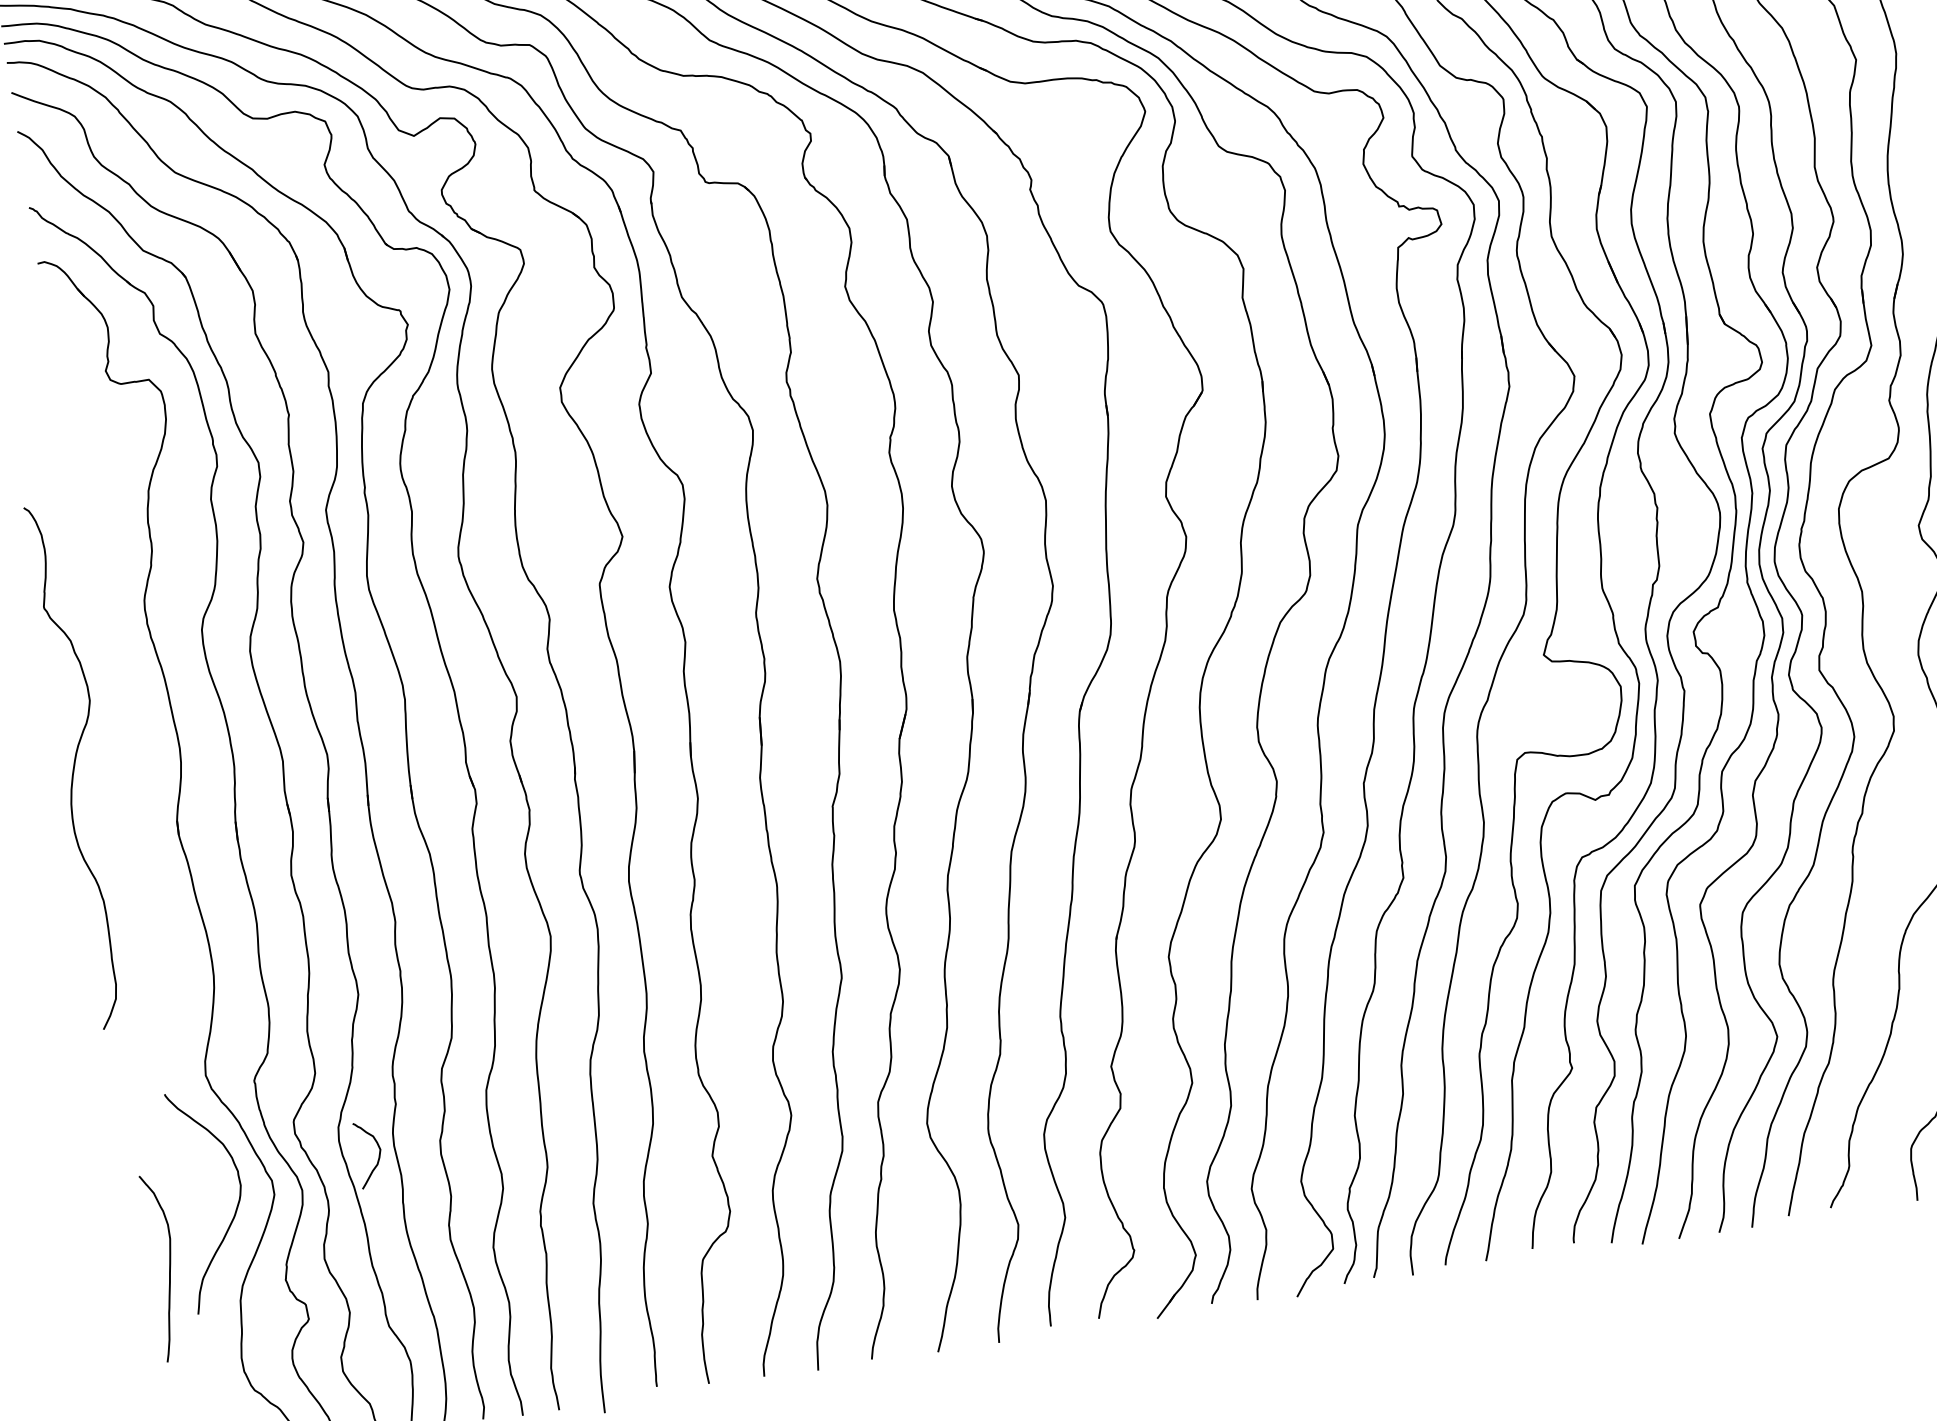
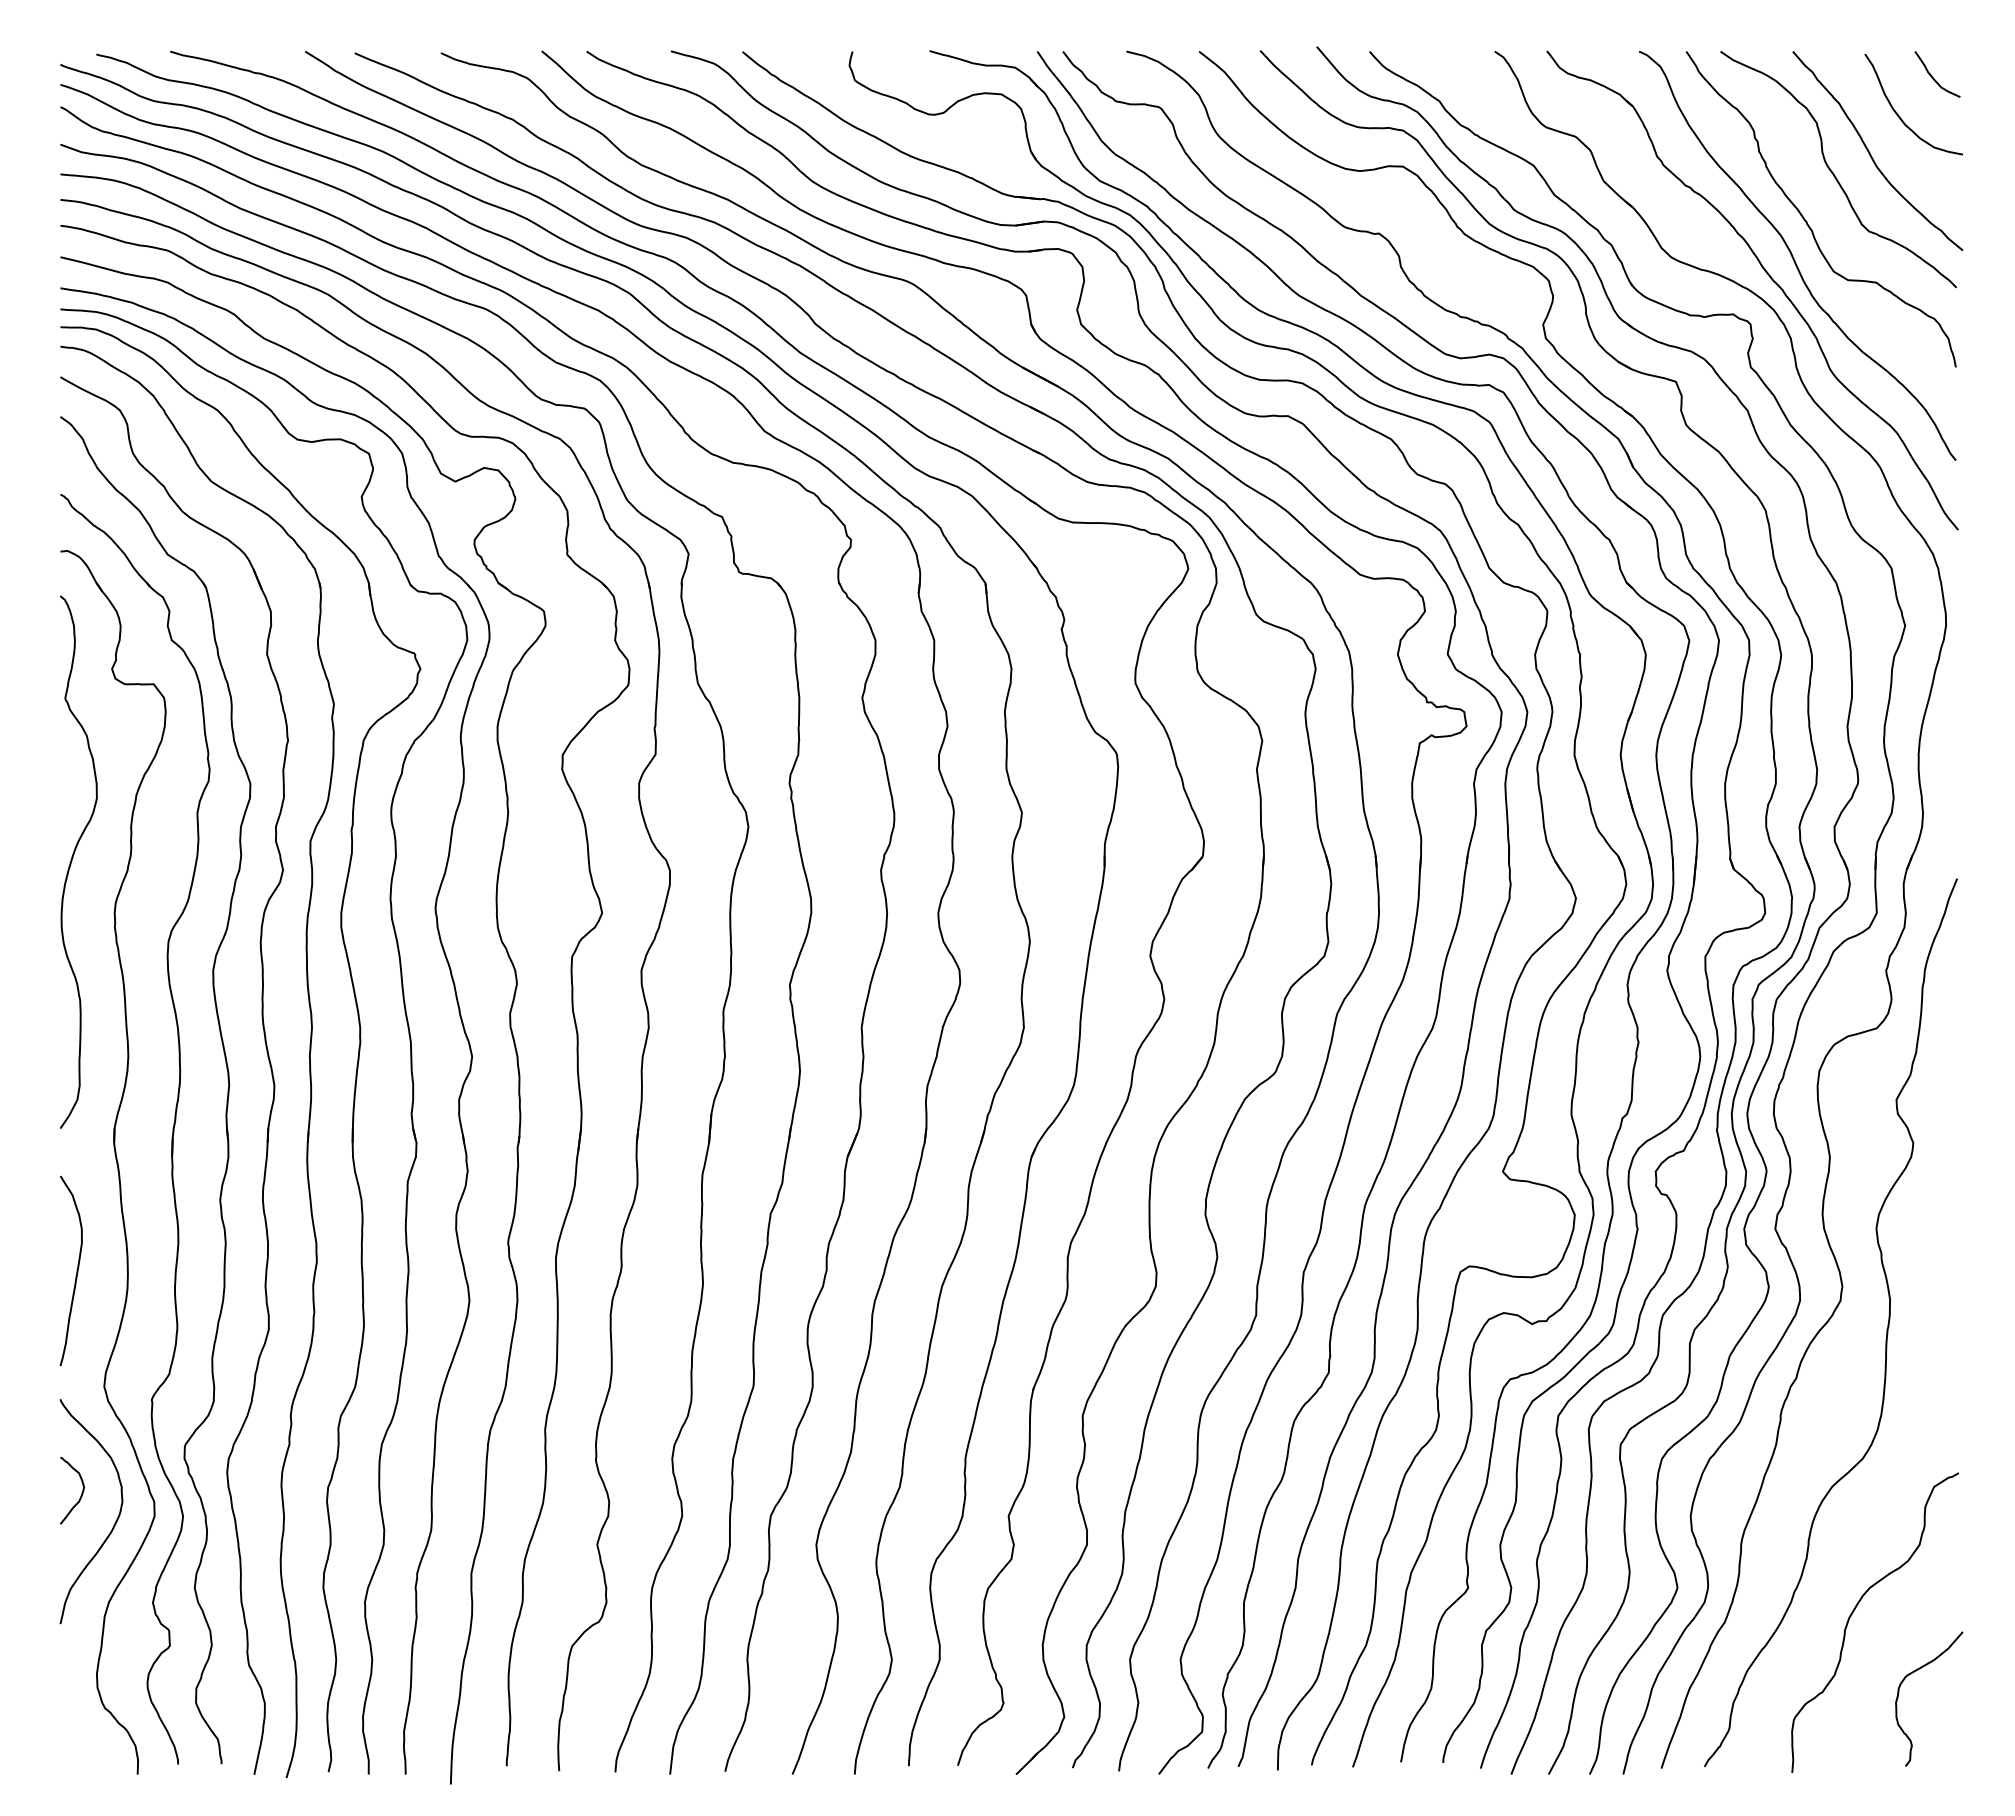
curve: (75, 763) -> (73, 858), moved
curve: (378, 1155) -> (81, 1492), moved
curve: (168, 1266) -> (76, 1270), moved

